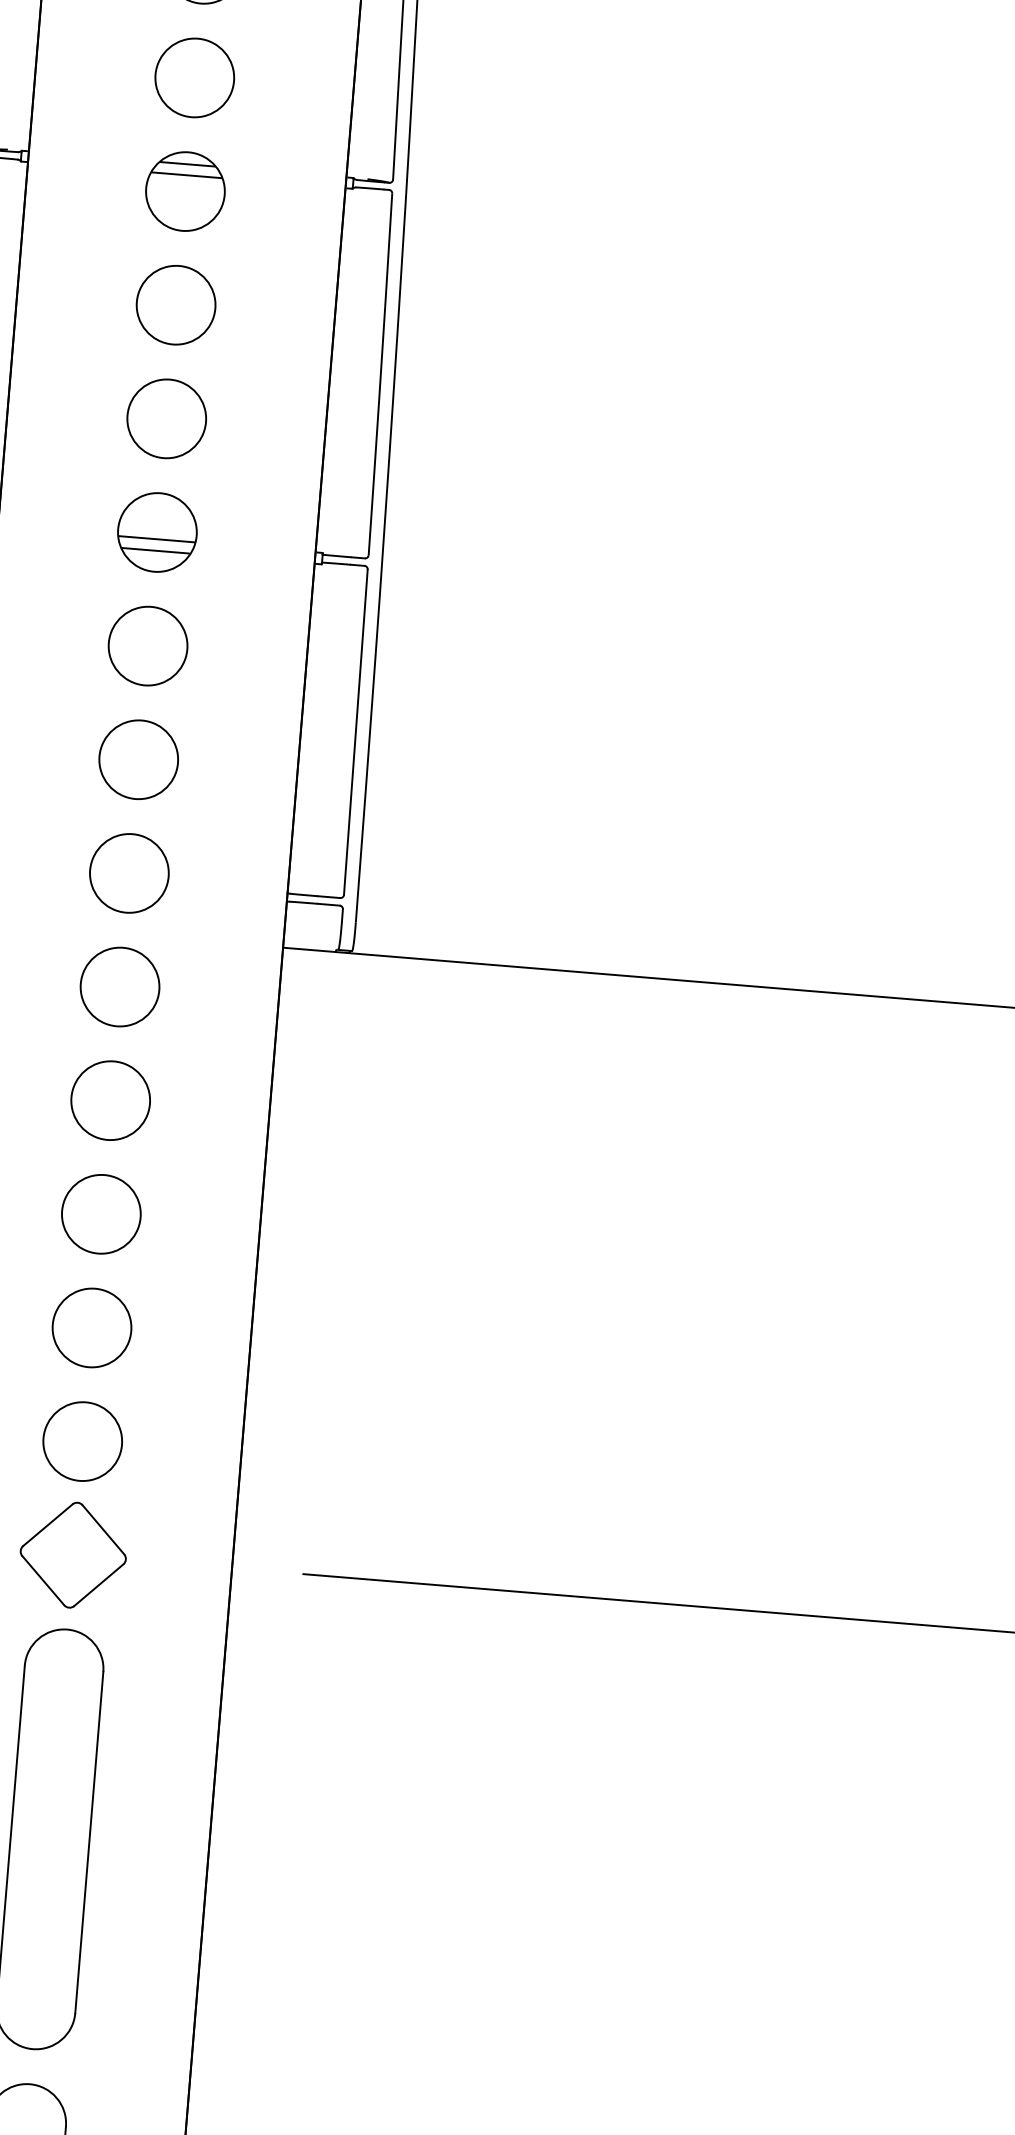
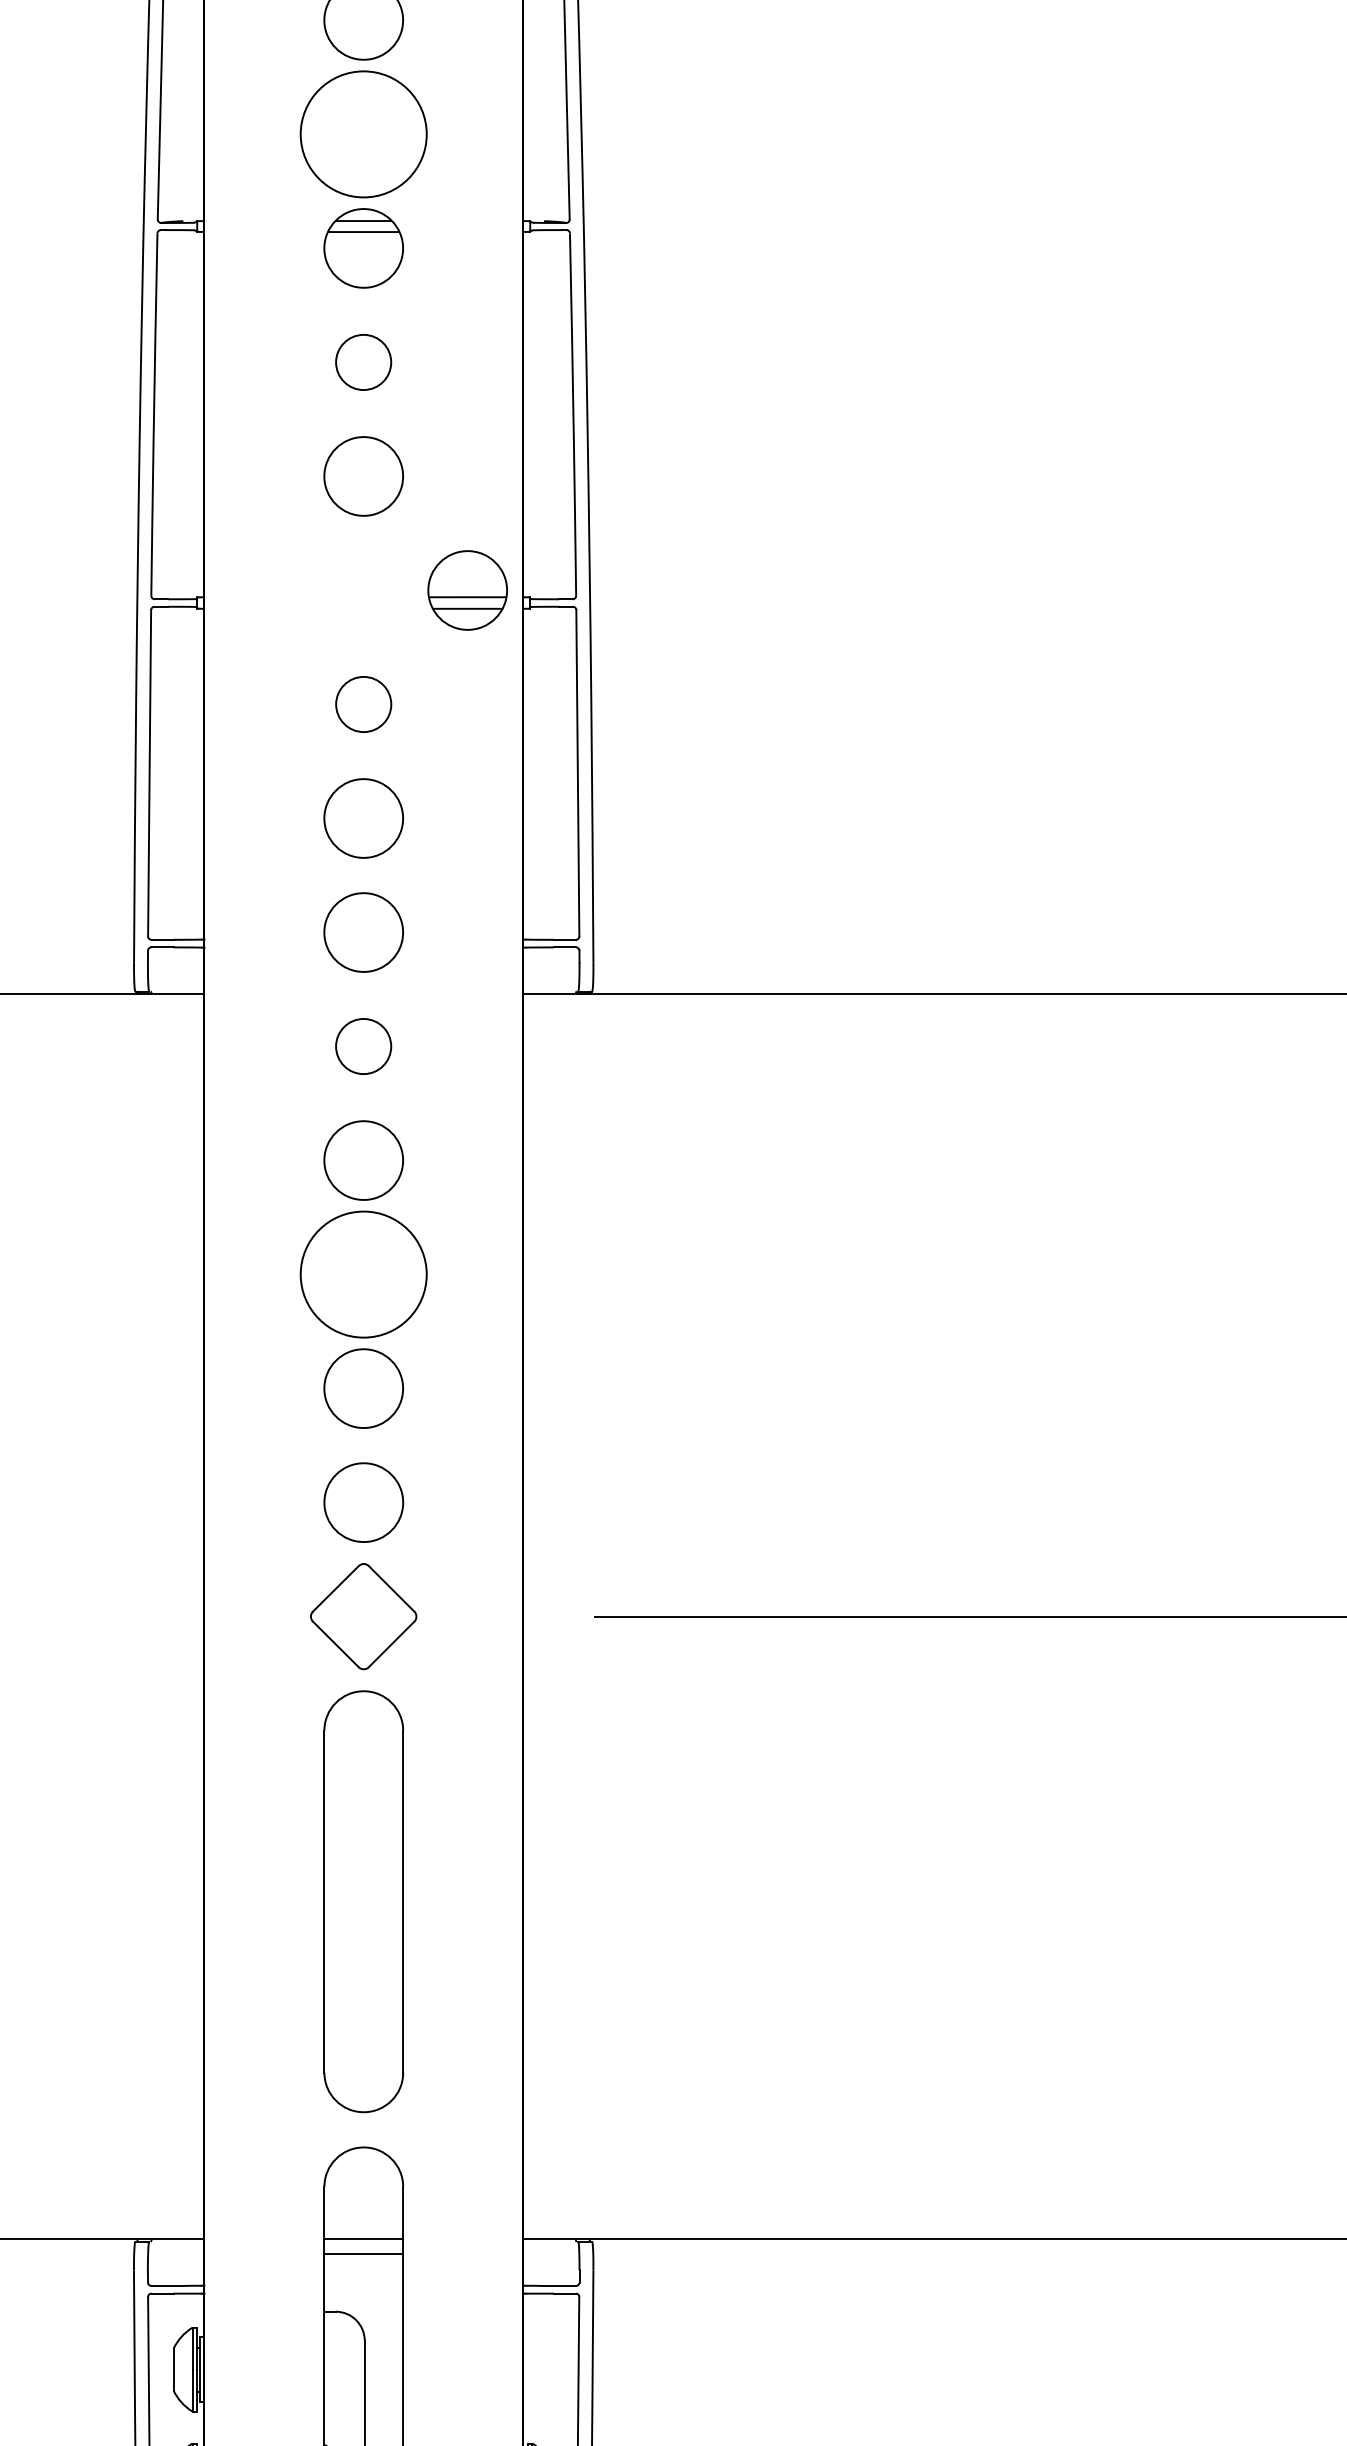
circle: (194, 78) -> (363, 134), size x1.6
circle: (175, 305) -> (363, 362), size x0.7
part: (157, 532) -> (467, 590), moved
circle: (147, 646) -> (363, 704), size x0.7
circle: (119, 986) -> (363, 1046), size x0.7
circle: (101, 1214) -> (363, 1274), size x1.6

